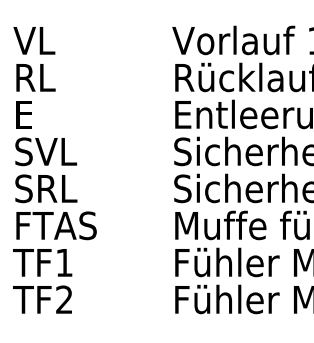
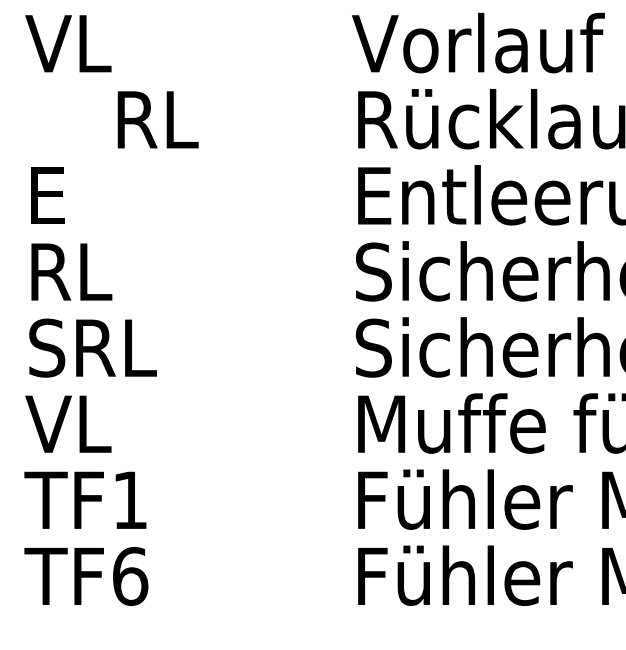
text: (35, 77) -> (157, 119), moved
text: (46, 151) -> (93, 271), SVL -> RL
text: (54, 225) -> (109, 423), FTAS -> VL
text: (64, 299) -> (130, 575), TF2 -> TF6

